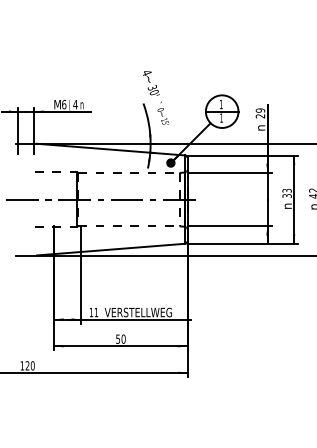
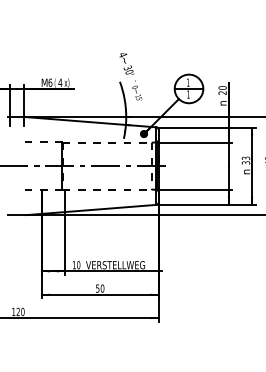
text: (82, 104) -> (66, 82), n -> x)
text: (260, 110) -> (222, 87), 29 -> 20
text: (96, 312) -> (78, 265), 11 -> 10

